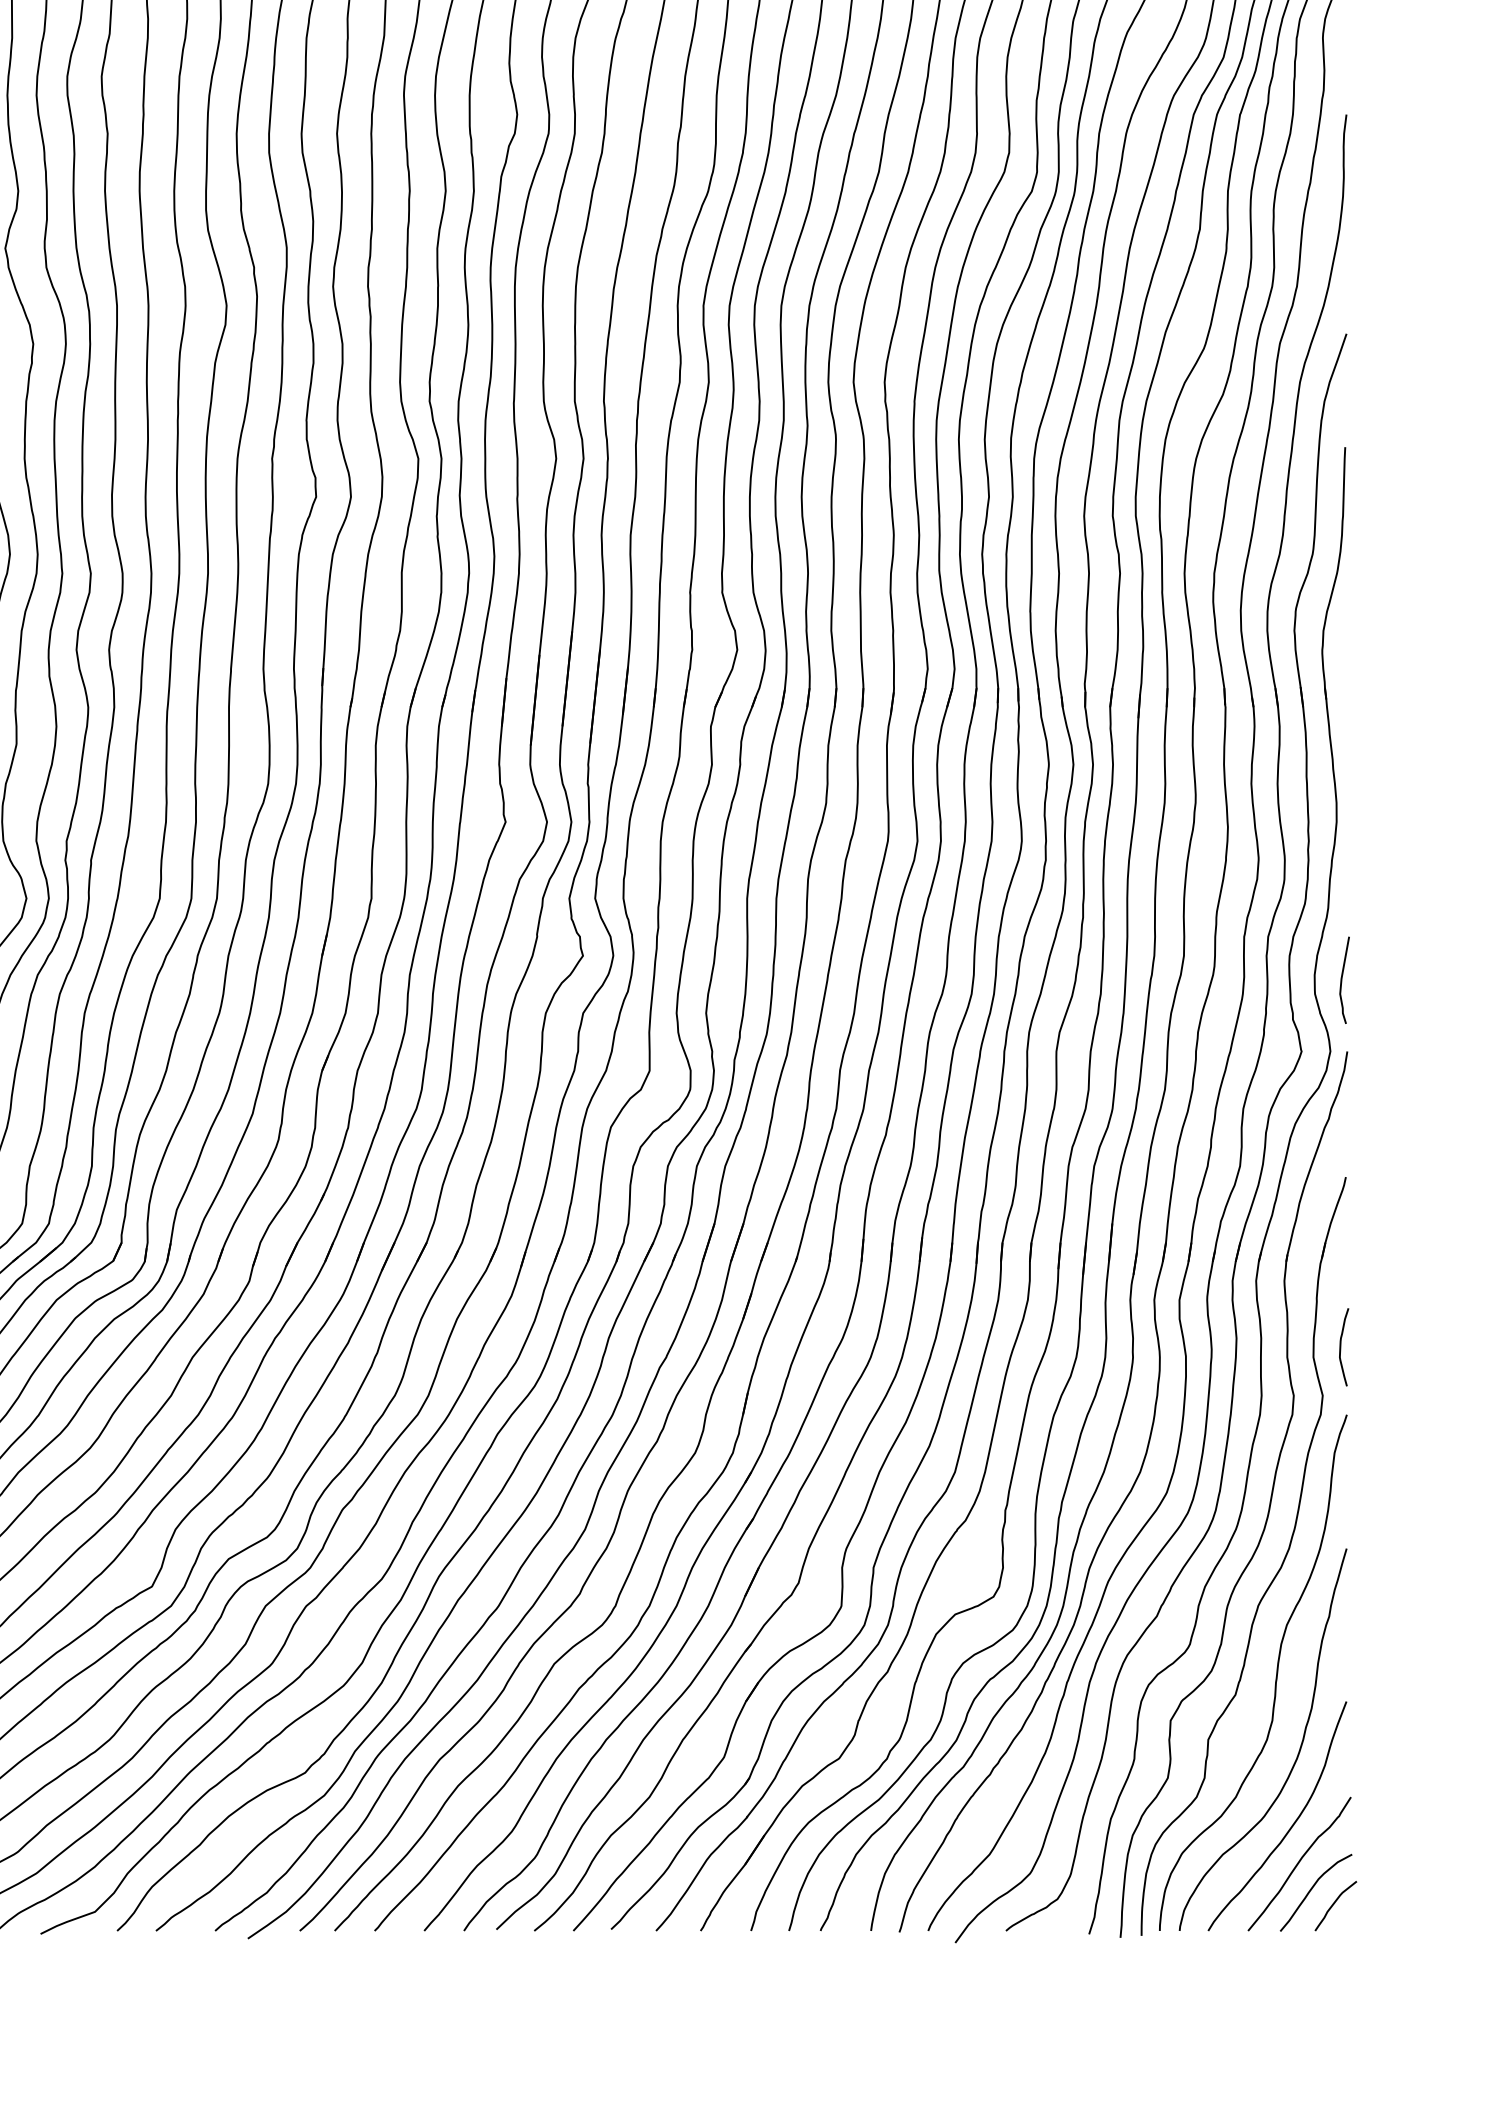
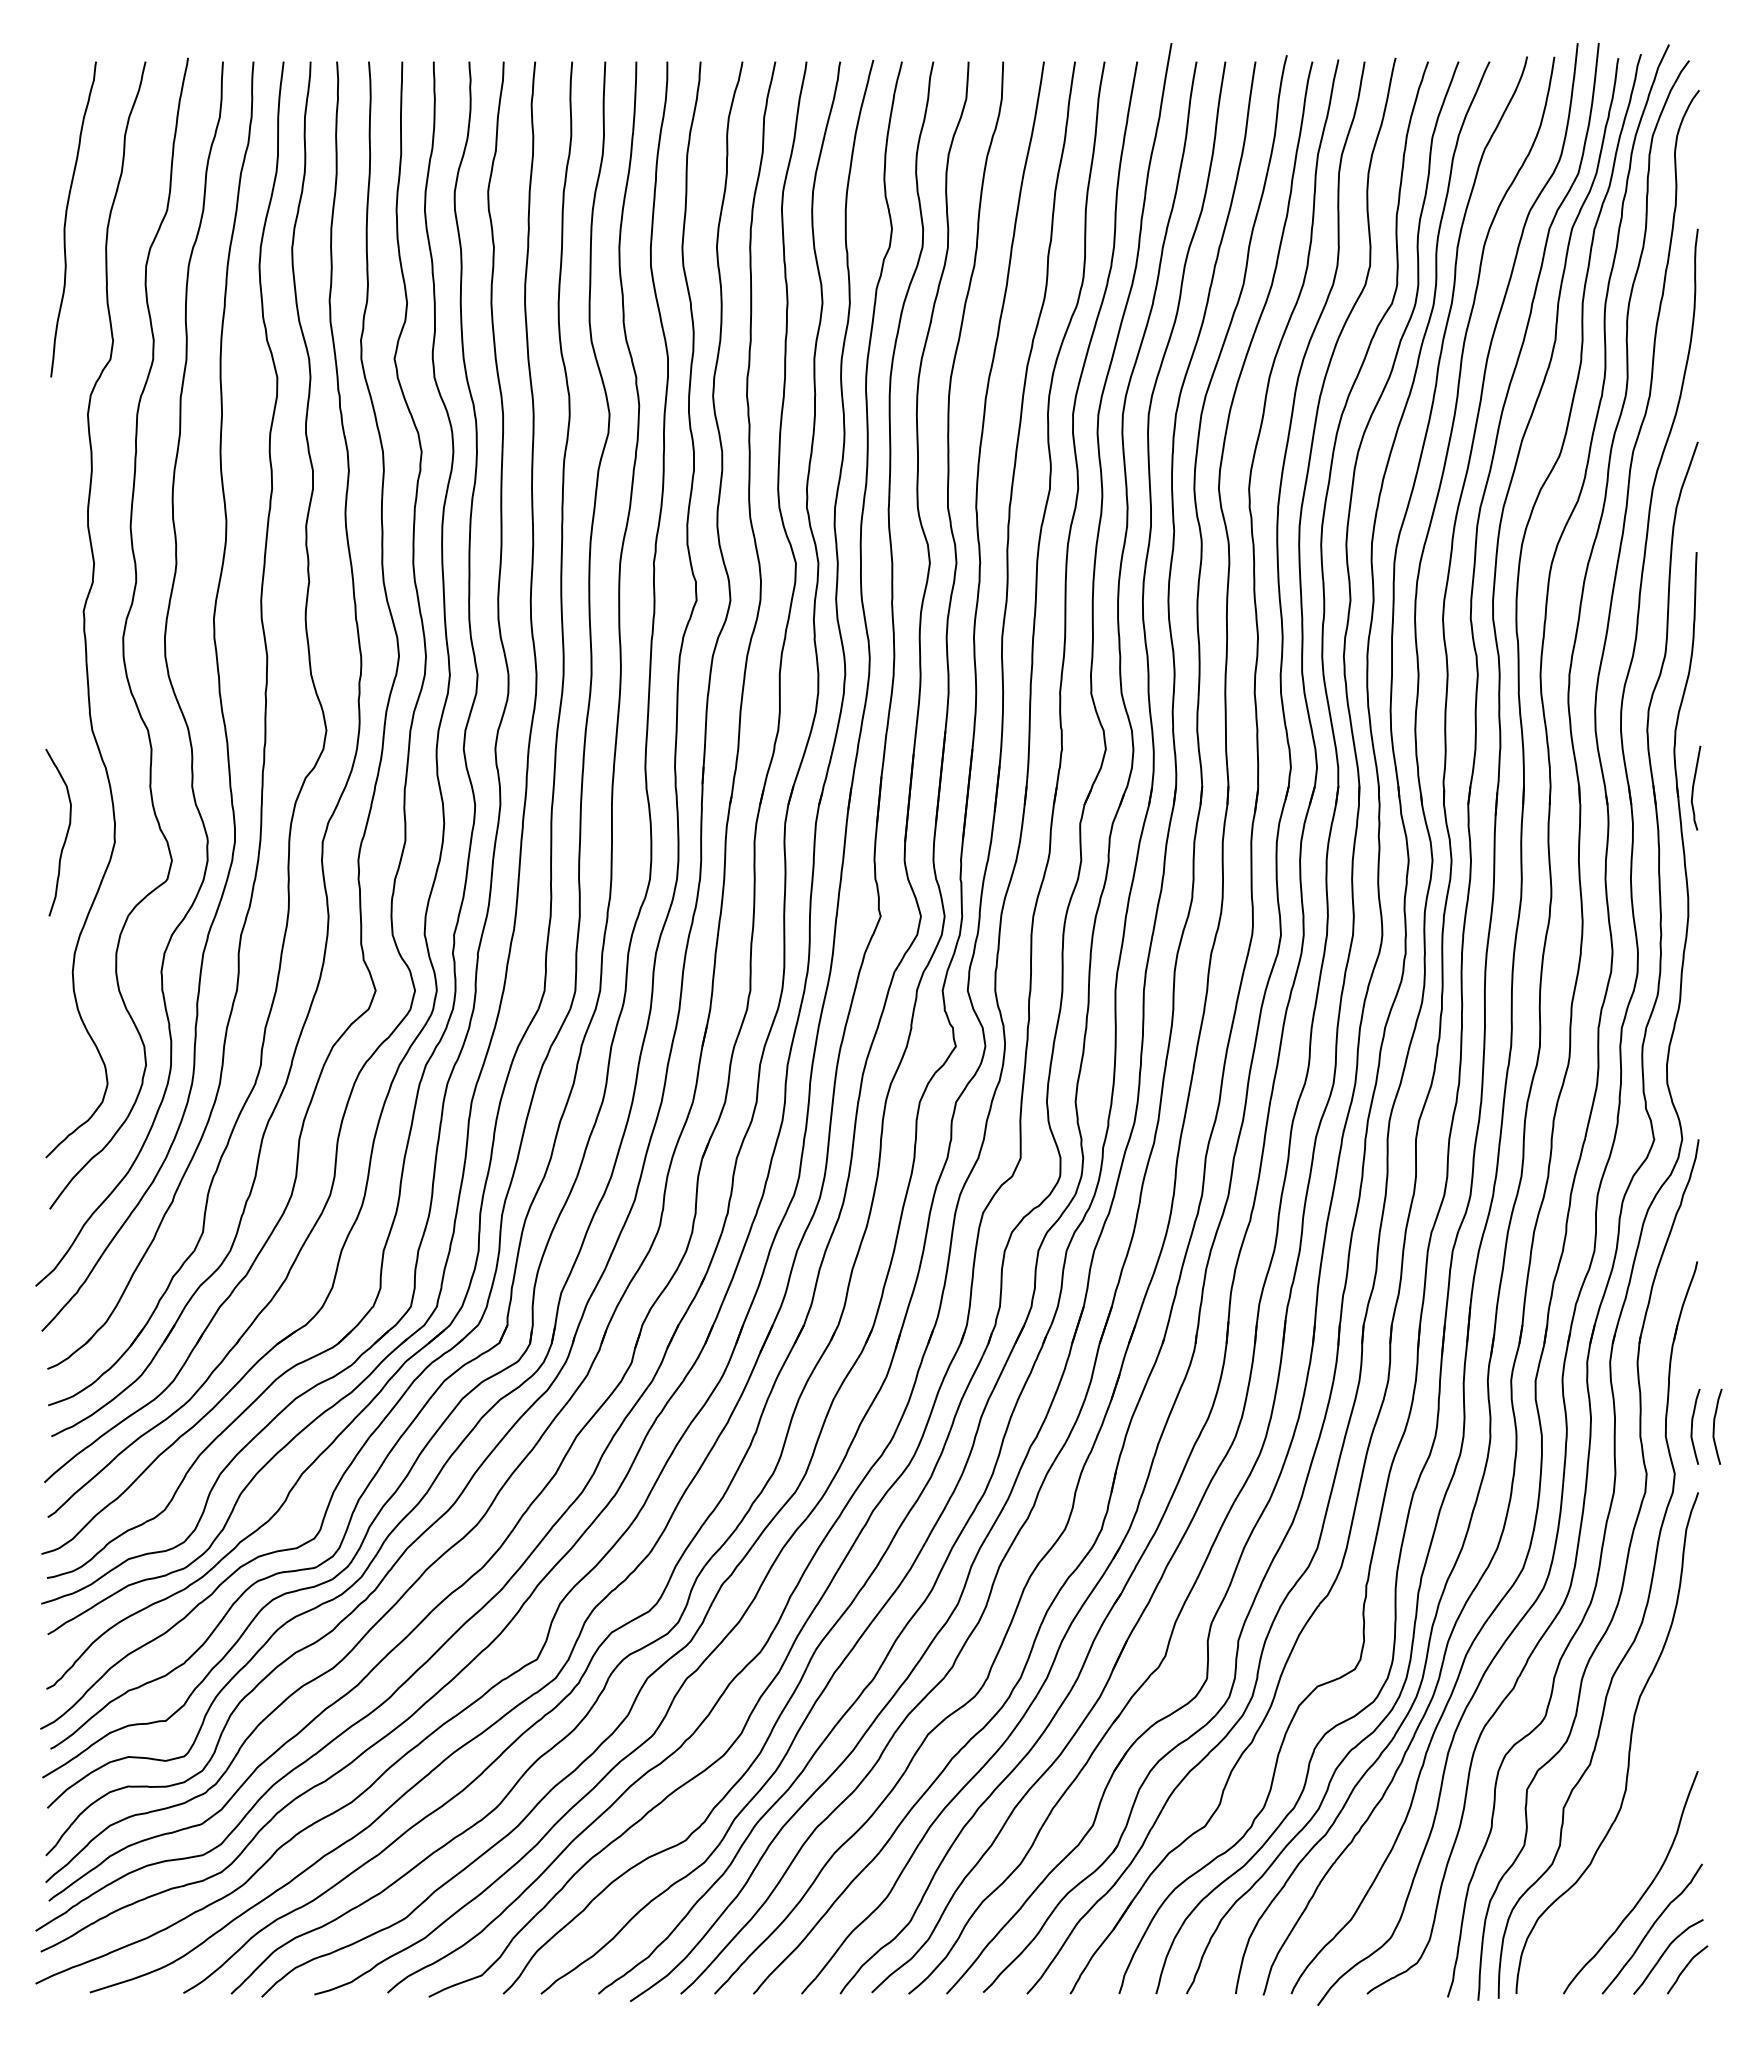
curve: (1341, 979) -> (1693, 787), moved
curve: (1363, 1346) -> (1714, 1426), added
curve: (1298, 1750) -> (1651, 1818), removed

